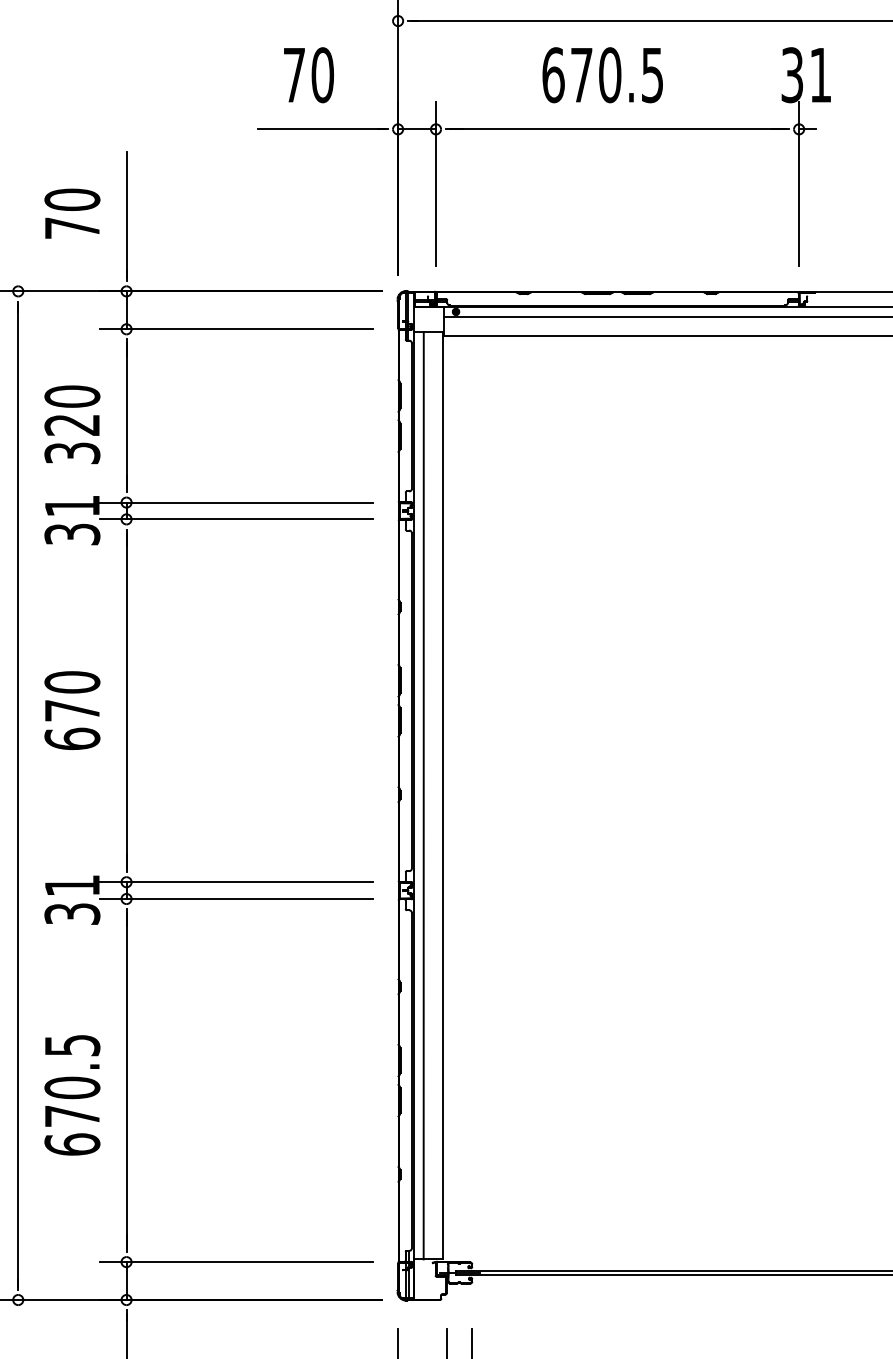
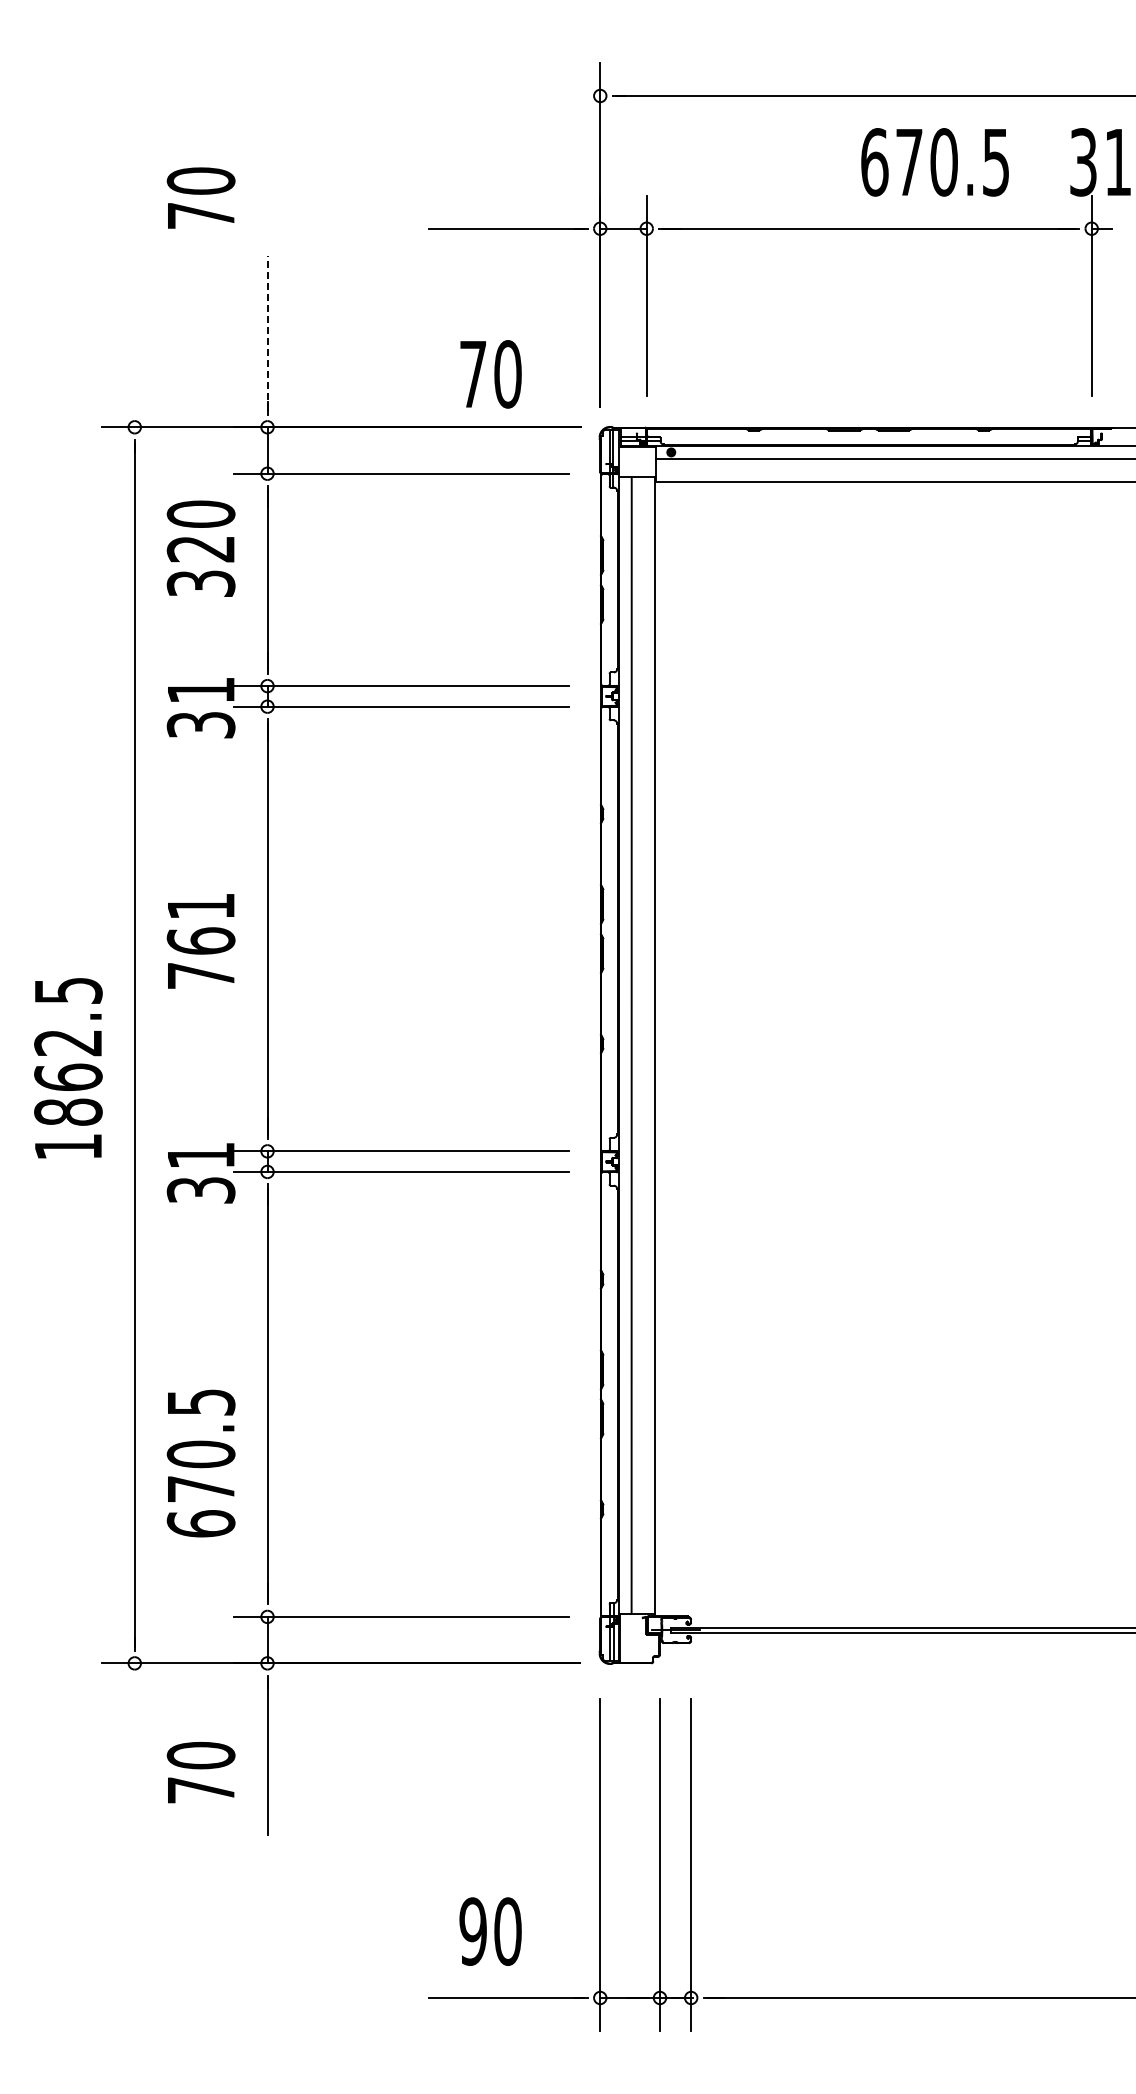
text: (308, 75) -> (490, 374), moved
text: (602, 75) -> (934, 162), moved
text: (71, 213) -> (200, 197), moved
line: (126, 214) -> (267, 332), solid -> dashed
text: (71, 424) -> (200, 548), moved
text: (71, 710) -> (200, 940), 670 -> 761
text: (71, 1095) -> (200, 1463), moved

